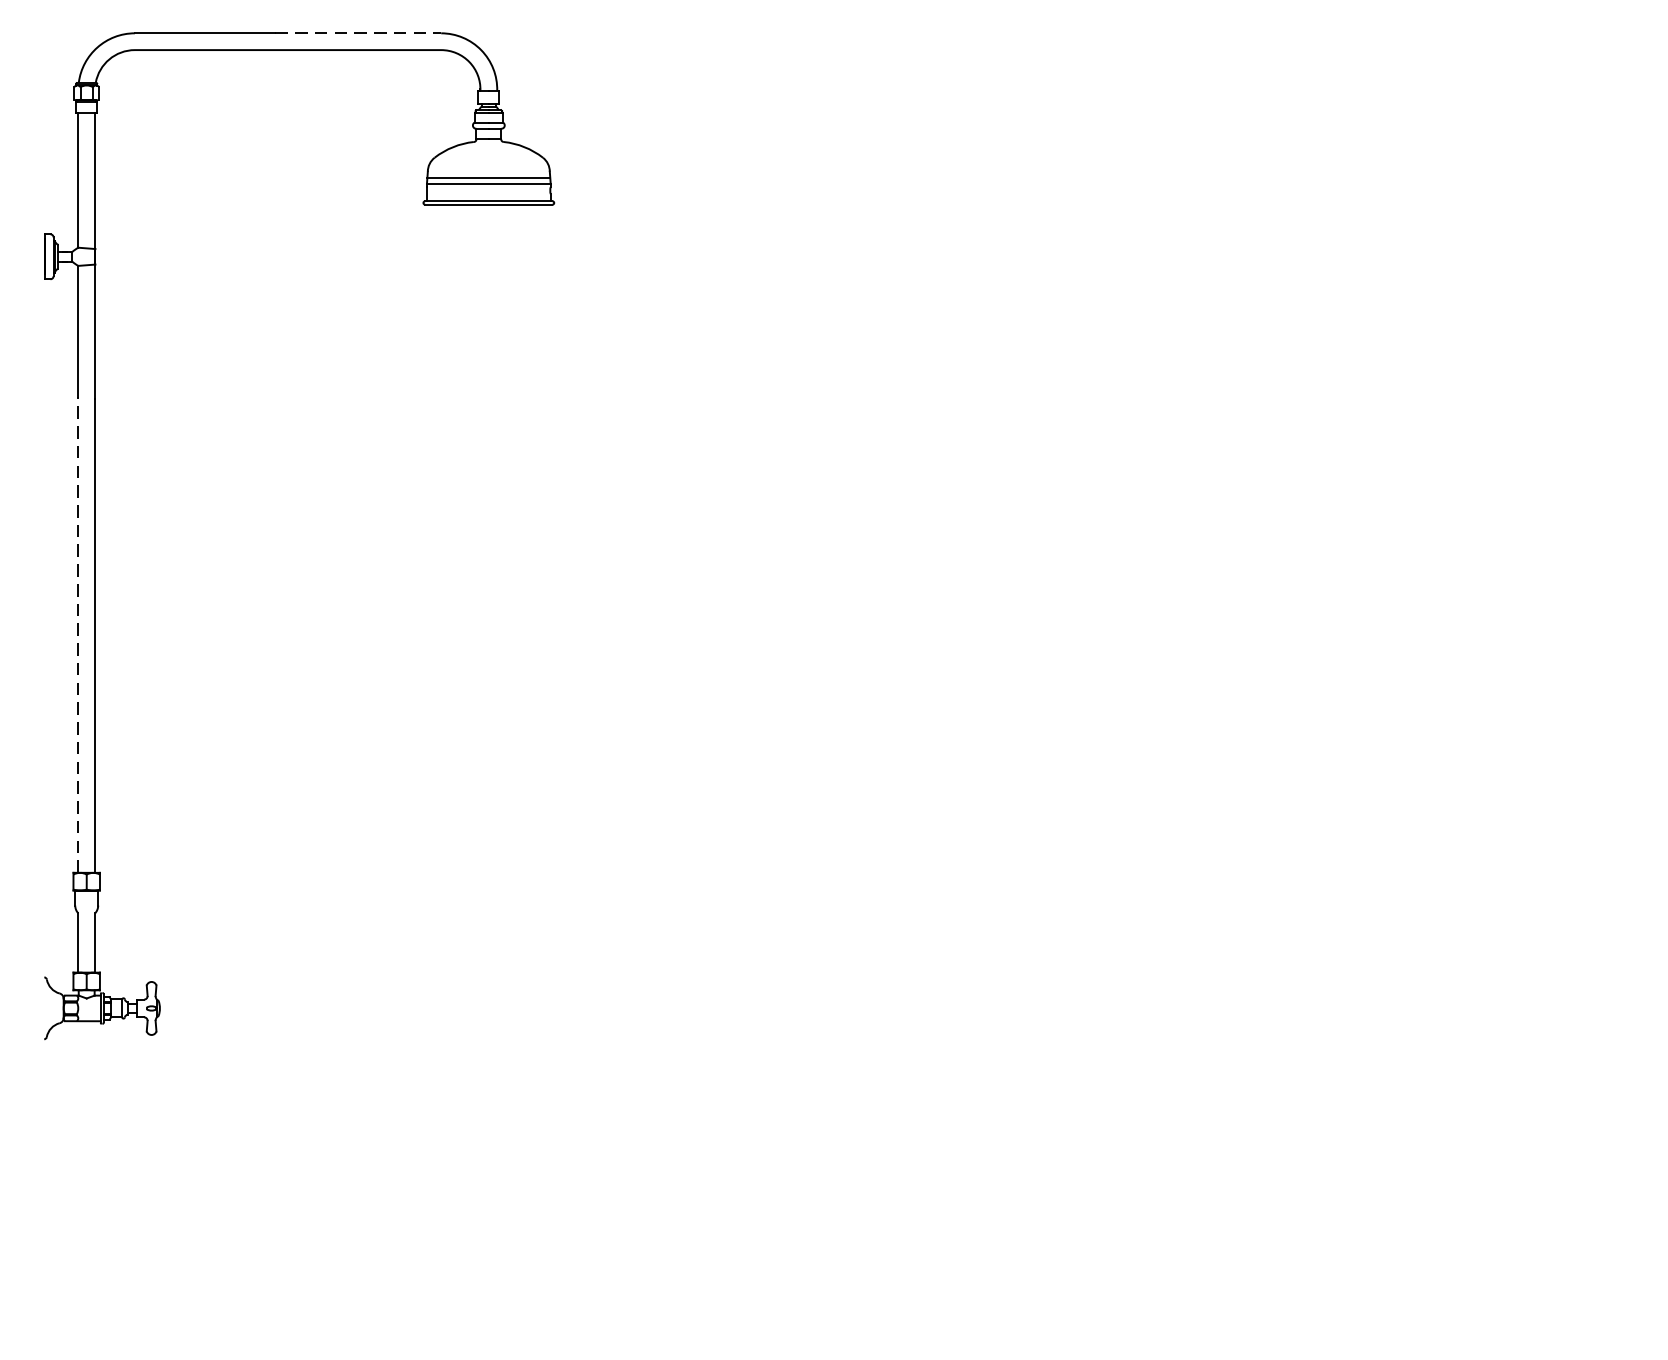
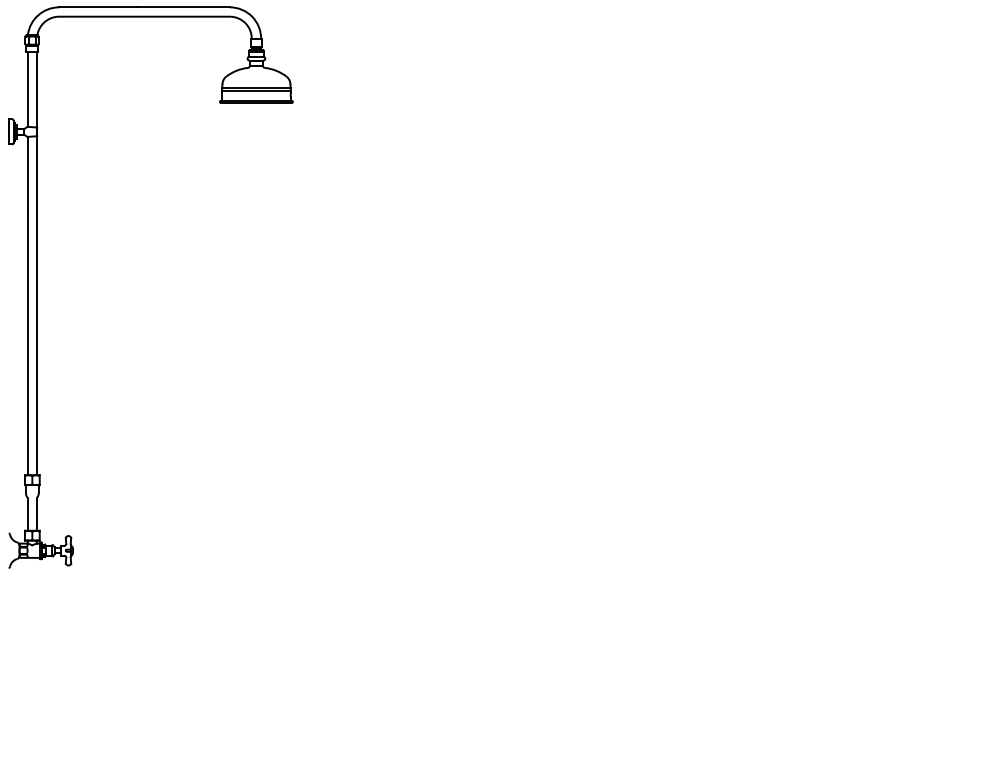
line: (359, 33) -> (184, 7), dashed -> solid
line: (78, 634) -> (27, 342), dashed -> solid

